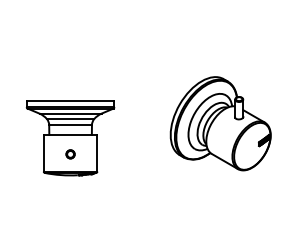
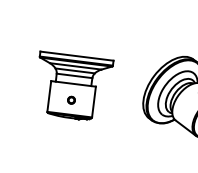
part: (70, 138) -> (73, 87), moved

